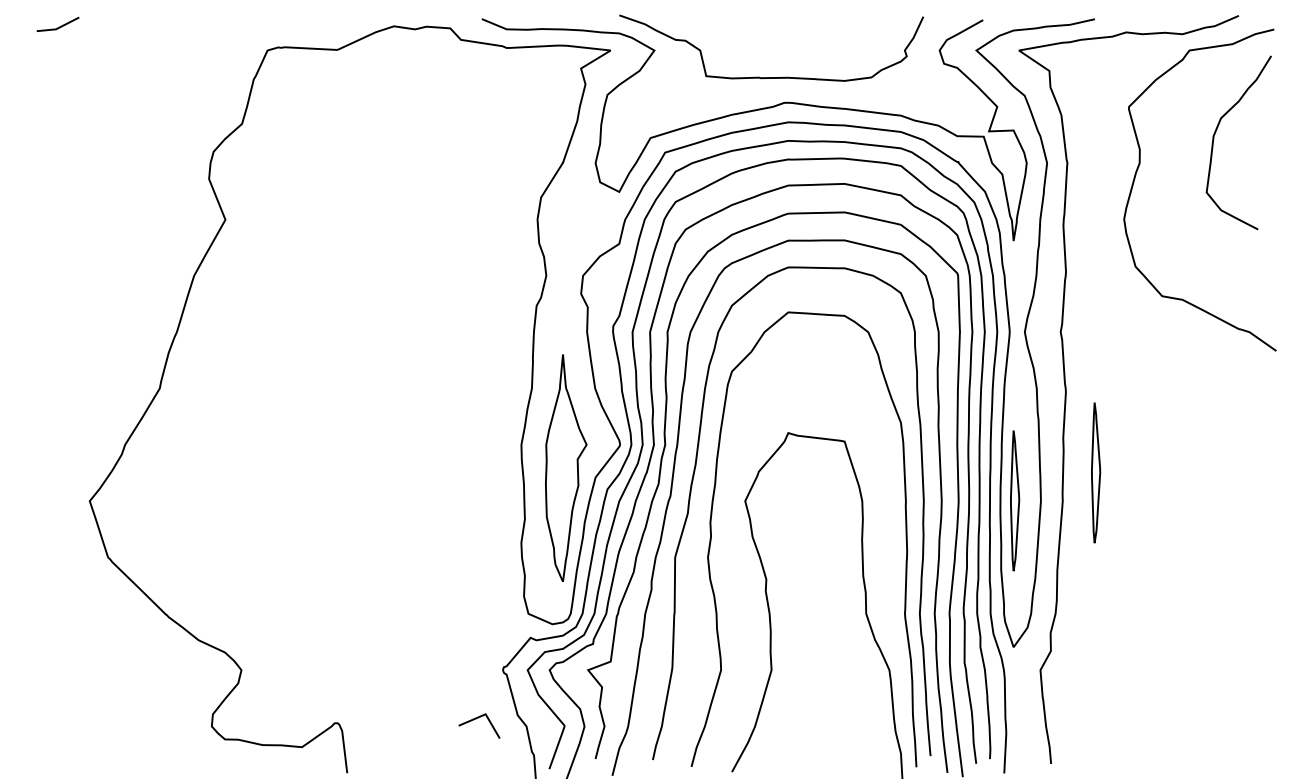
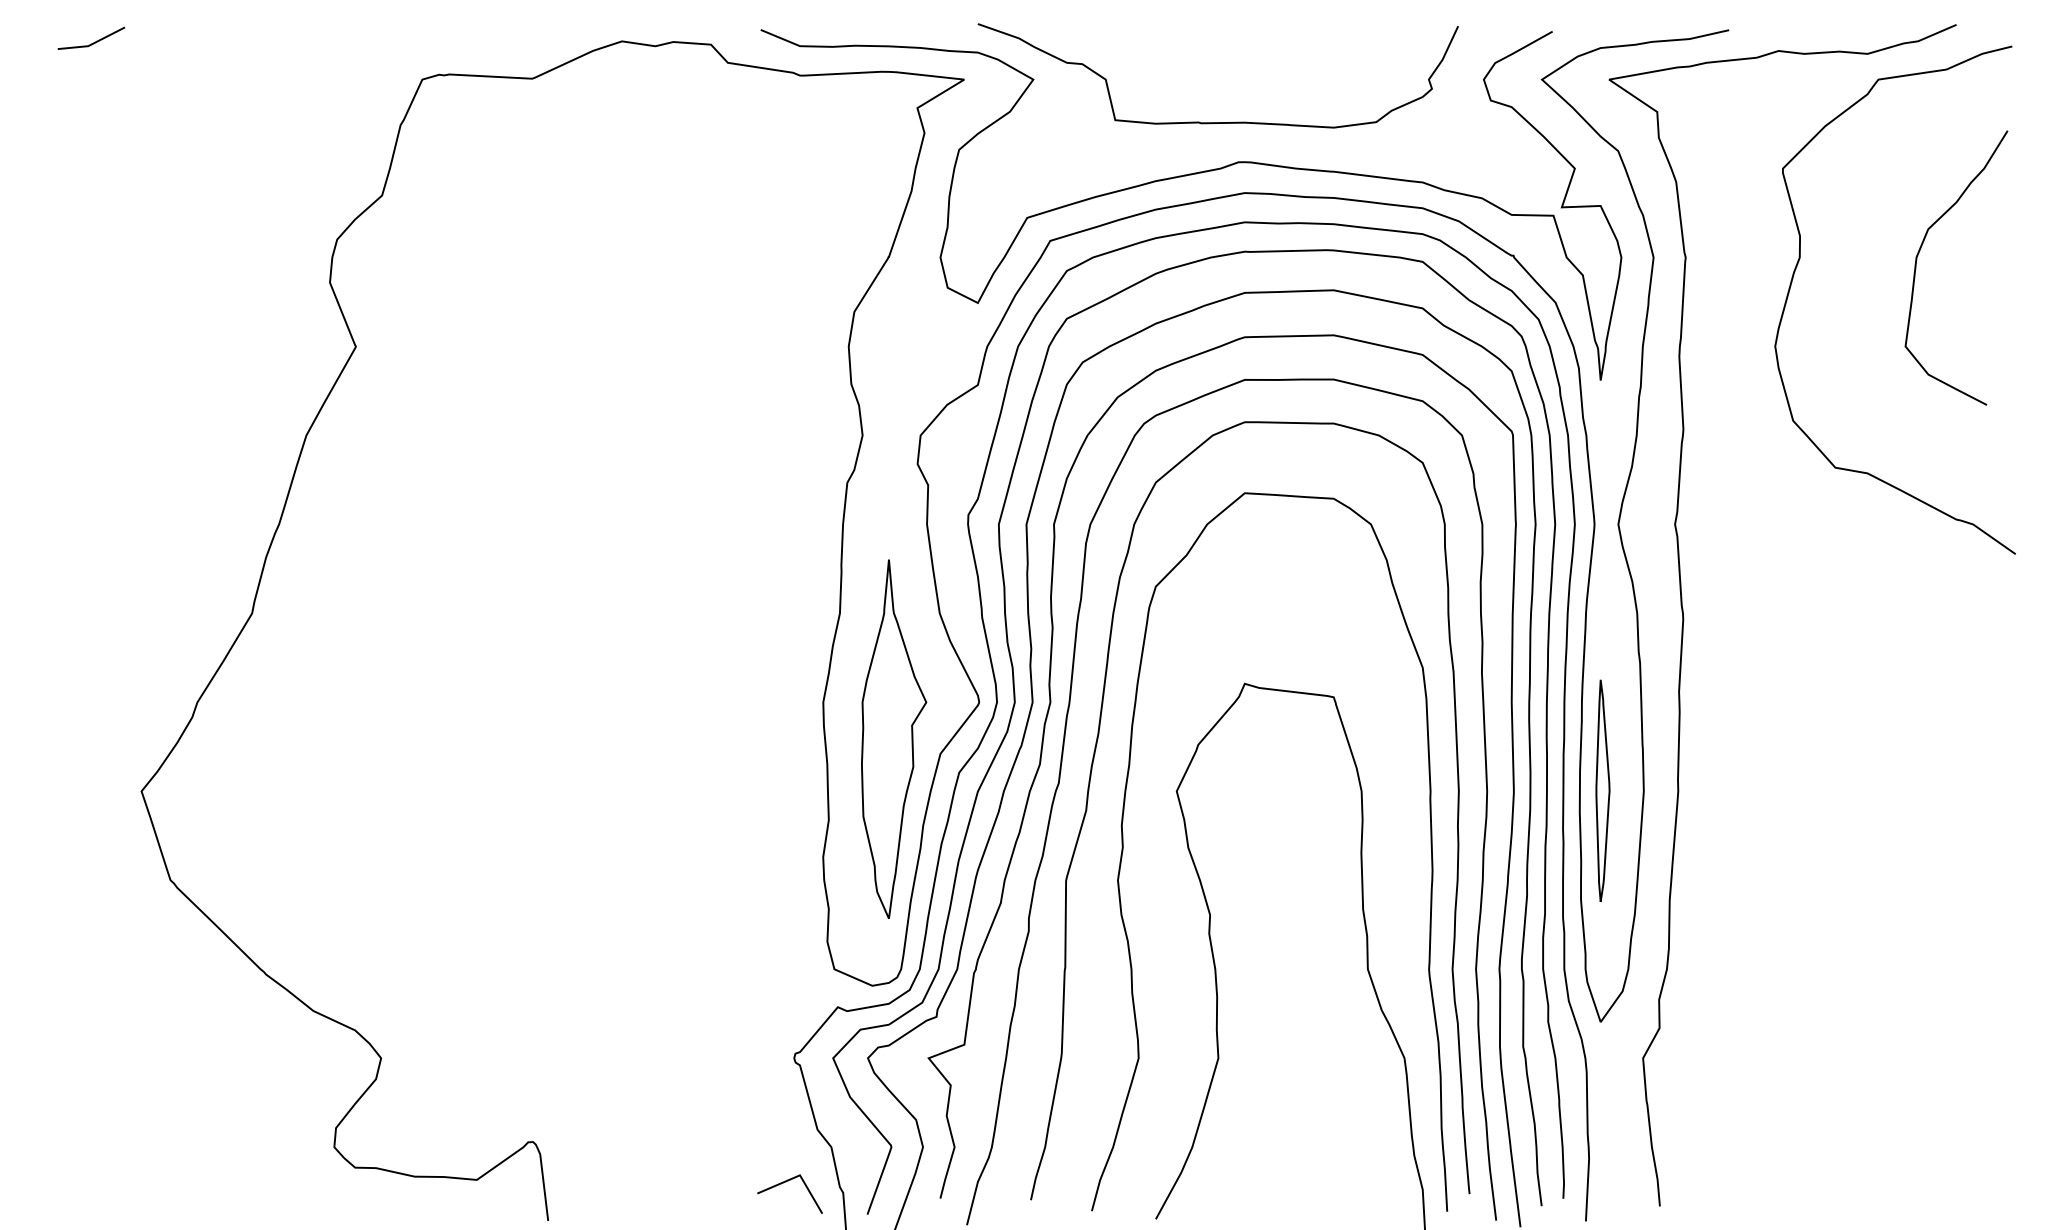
curve: (1216, 132) -> (1921, 251), moved
part: (1096, 472) -> (1731, 746), removed
line: (476, 719) -> (785, 1183), moved

